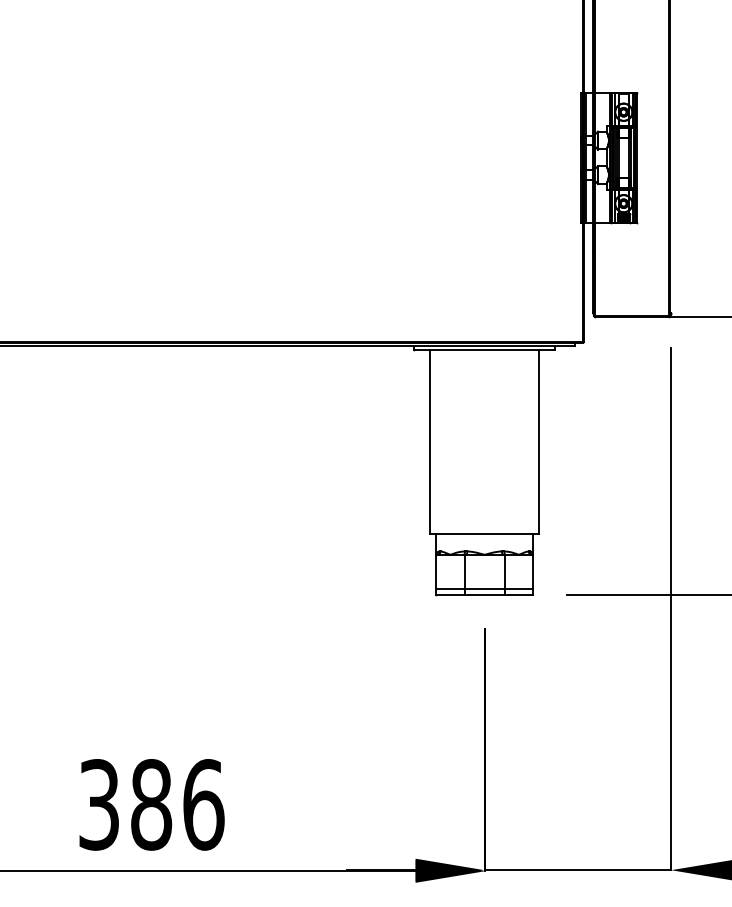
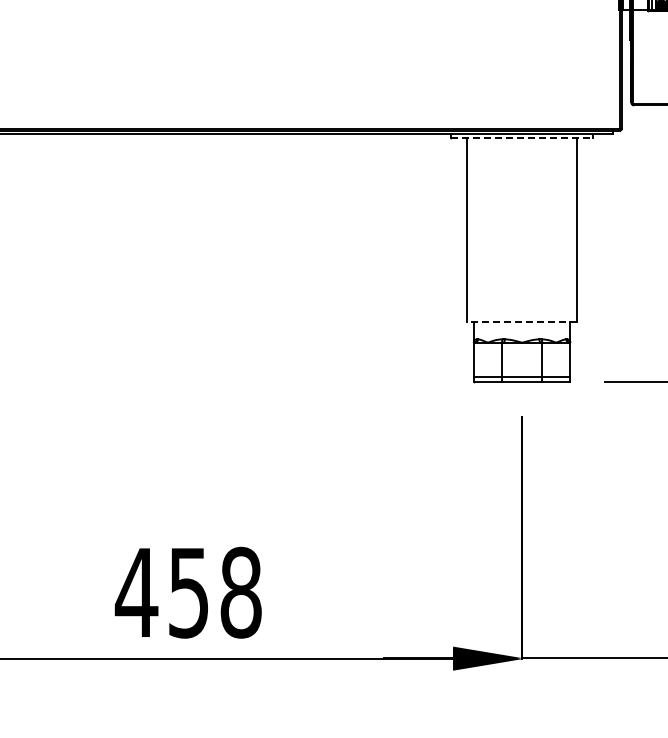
line: (484, 350) -> (521, 138), solid -> dashed
line: (484, 534) -> (521, 322), solid -> dashed
text: (150, 804) -> (187, 592), 386 -> 458

